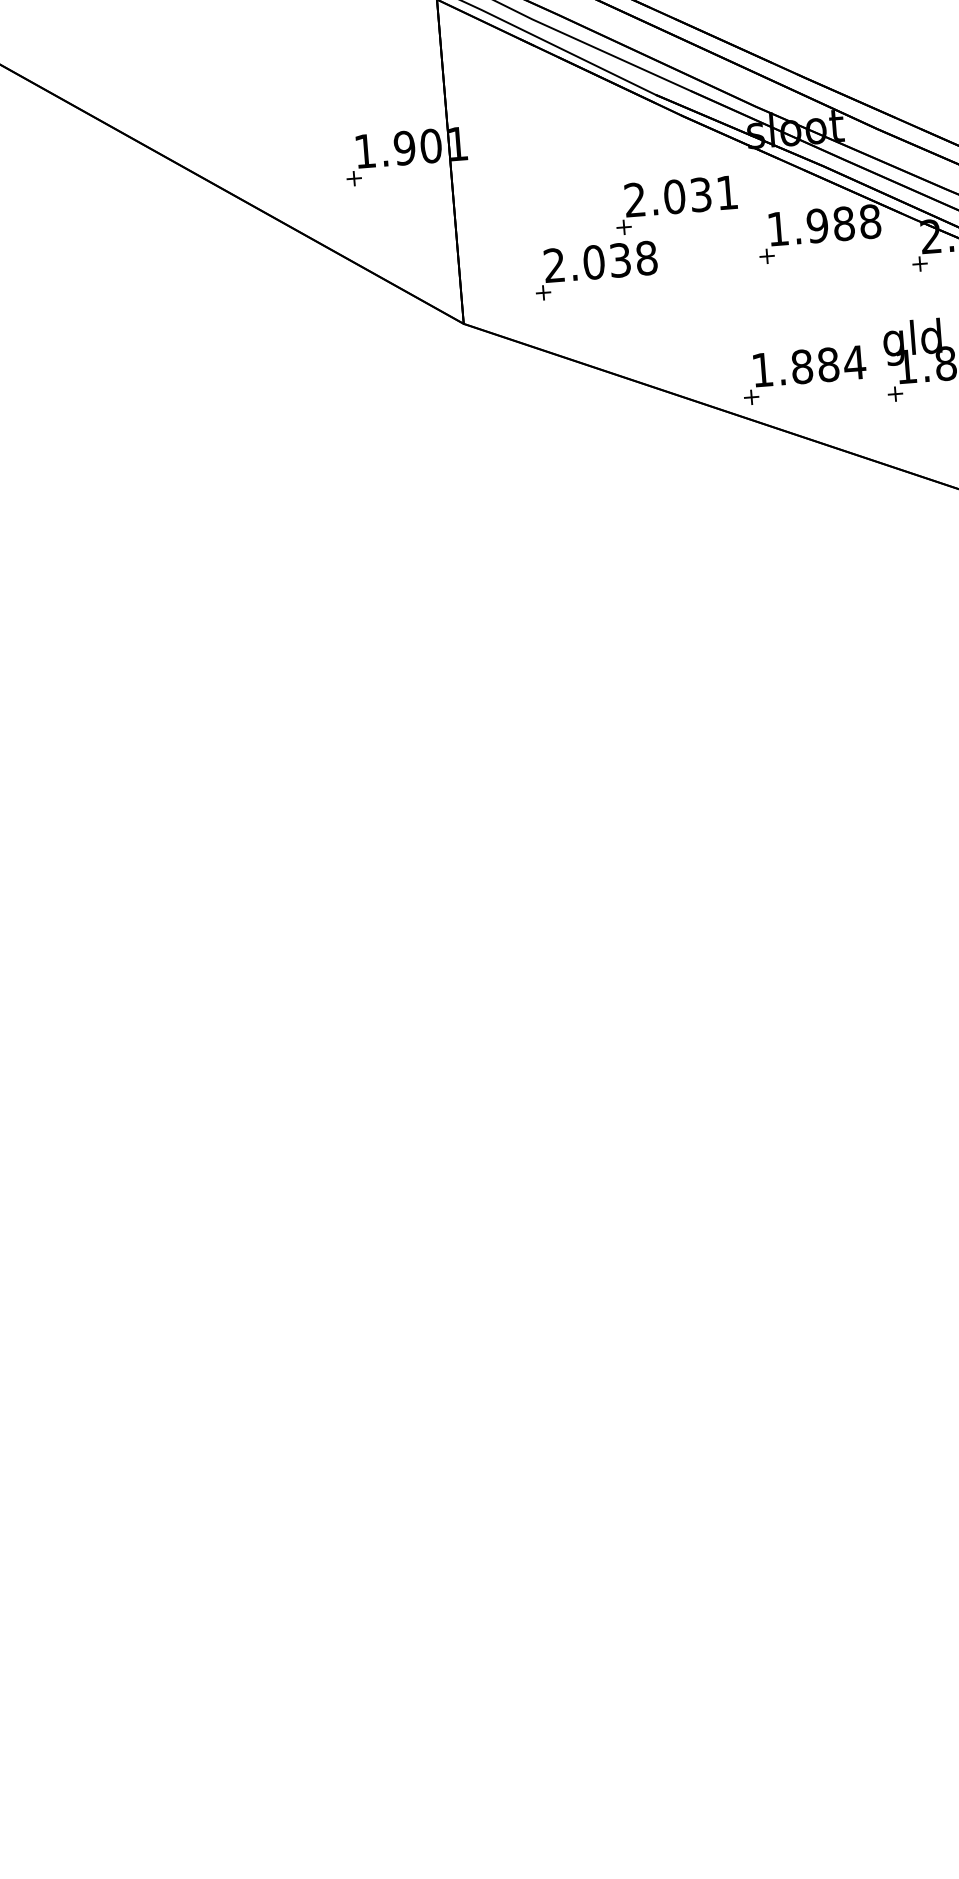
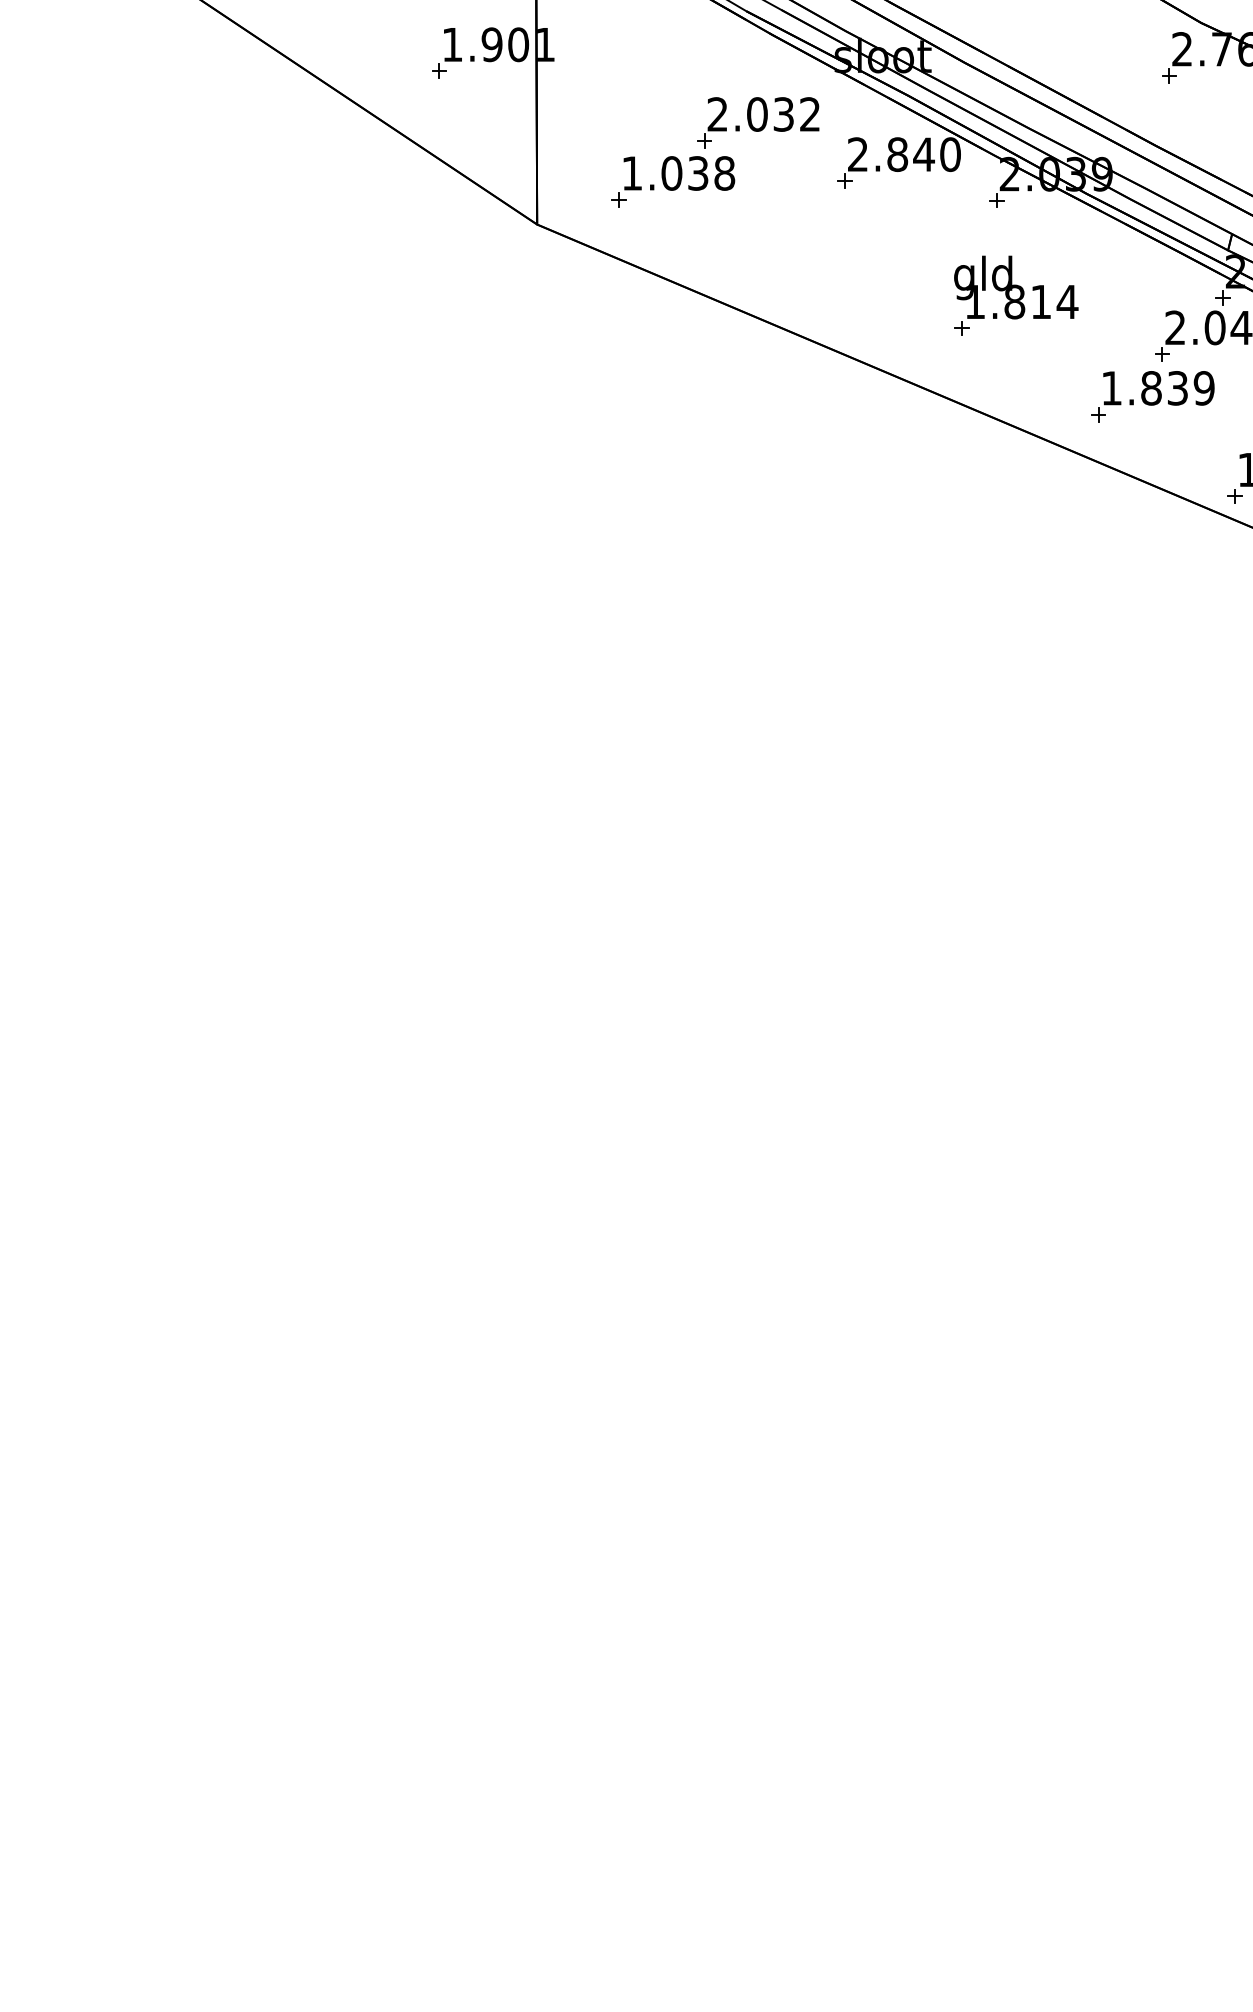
text: (726, 192) -> (809, 114), 2.031 -> 2.032
text: (824, 225) -> (904, 154), 1.988 -> 2.840
text: (553, 265) -> (631, 173), 2.038 -> 1.038
part: (804, 374) -> (872, 301), removed

